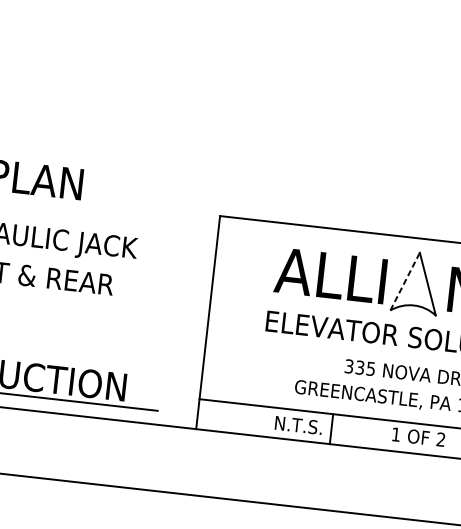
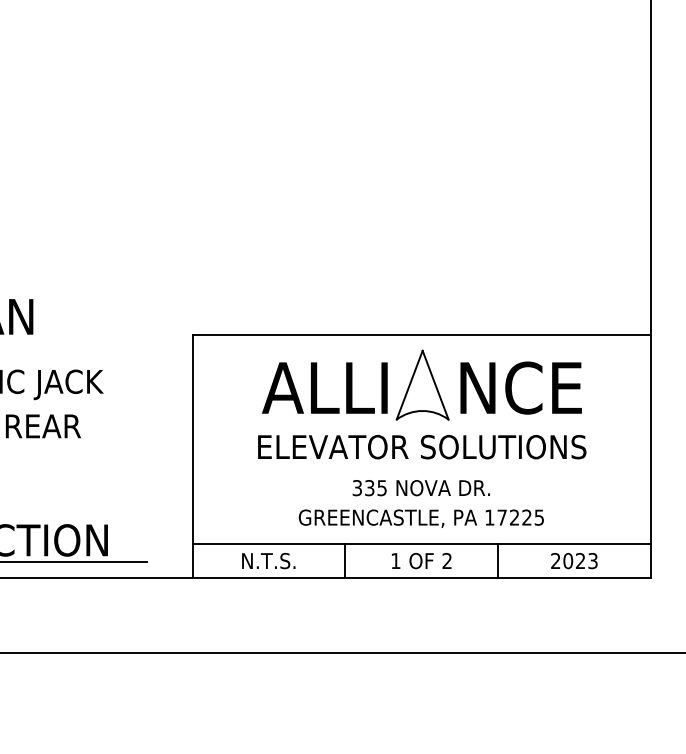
line: (404, 281) -> (409, 385), dashed -> solid
text: (298, 425) -> (268, 561), moved
text: (418, 437) -> (421, 561), moved

